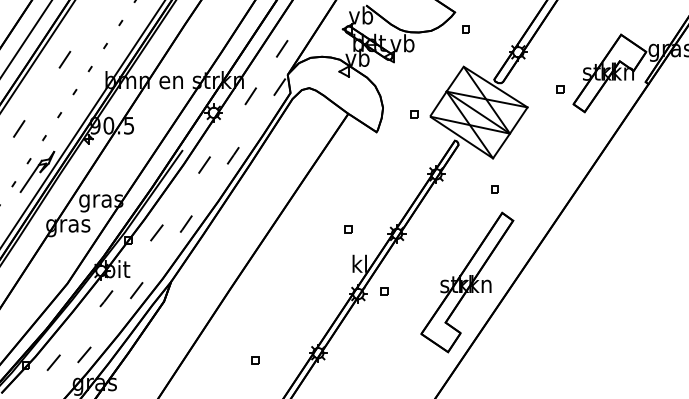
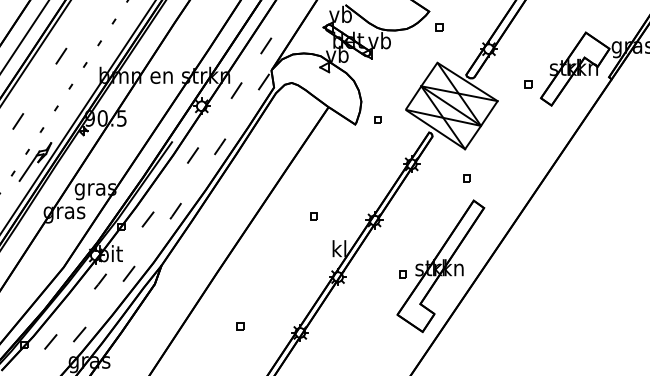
part: (413, 114) -> (377, 119), moved
part: (348, 229) -> (313, 216), moved
part: (384, 291) -> (402, 274), moved
part: (254, 360) -> (240, 326), moved

